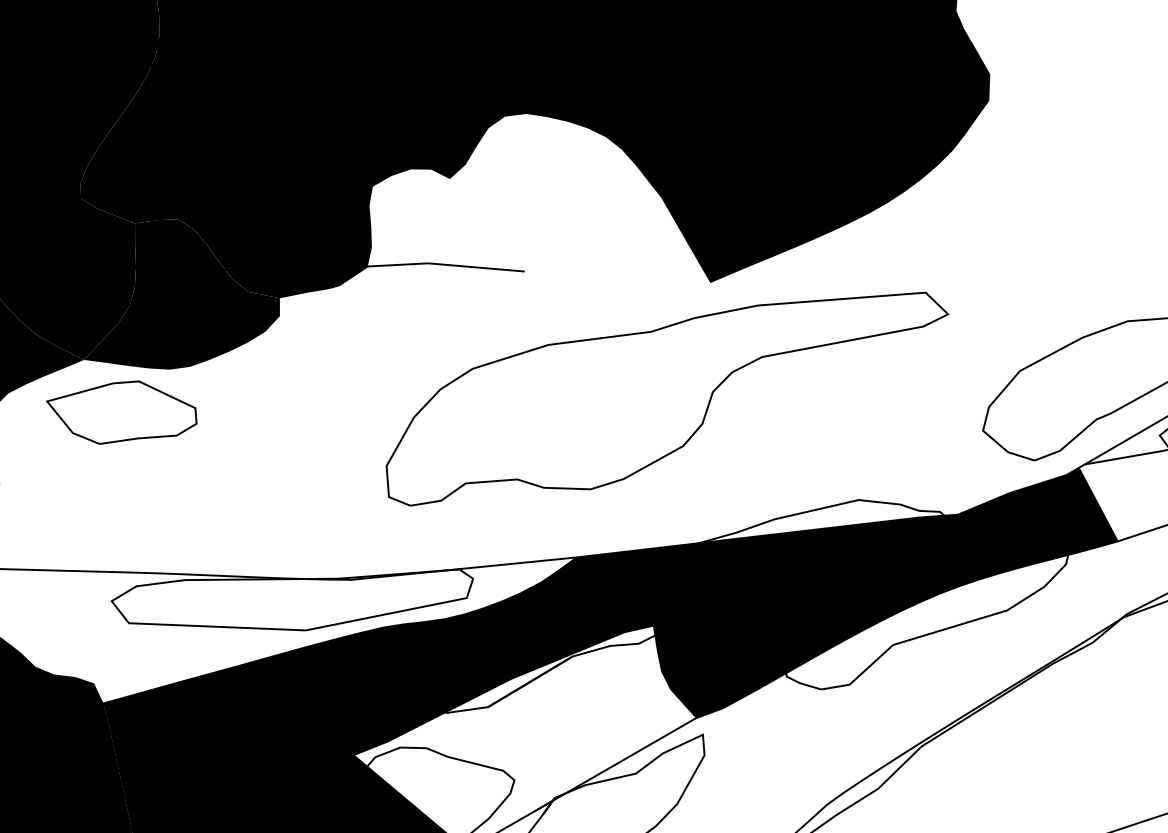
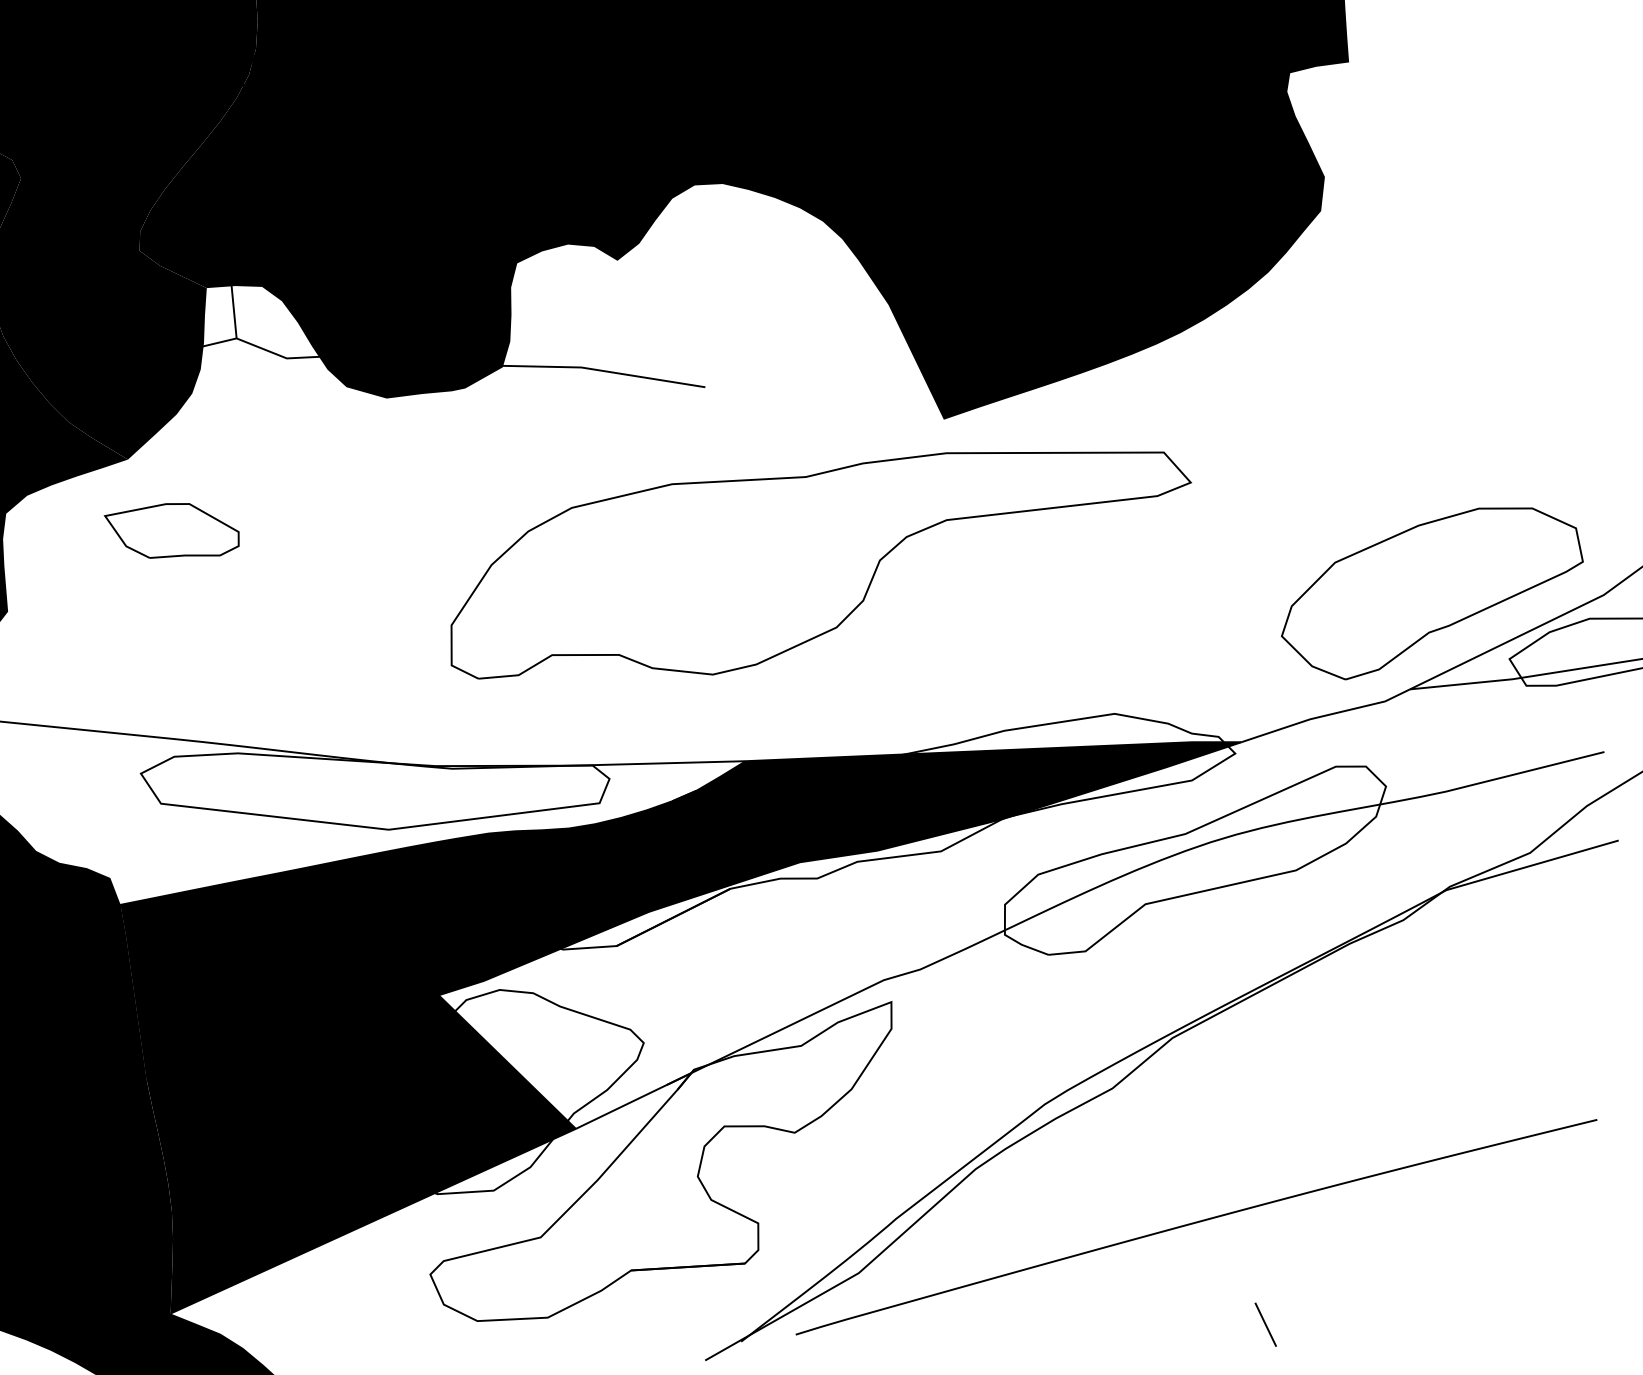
fill: (179, 293) -> (257, 383), removed
part: (667, 399) -> (820, 565), moved
part: (121, 412) -> (171, 530), size x0.7
fill: (886, 593) -> (1141, 836), removed

